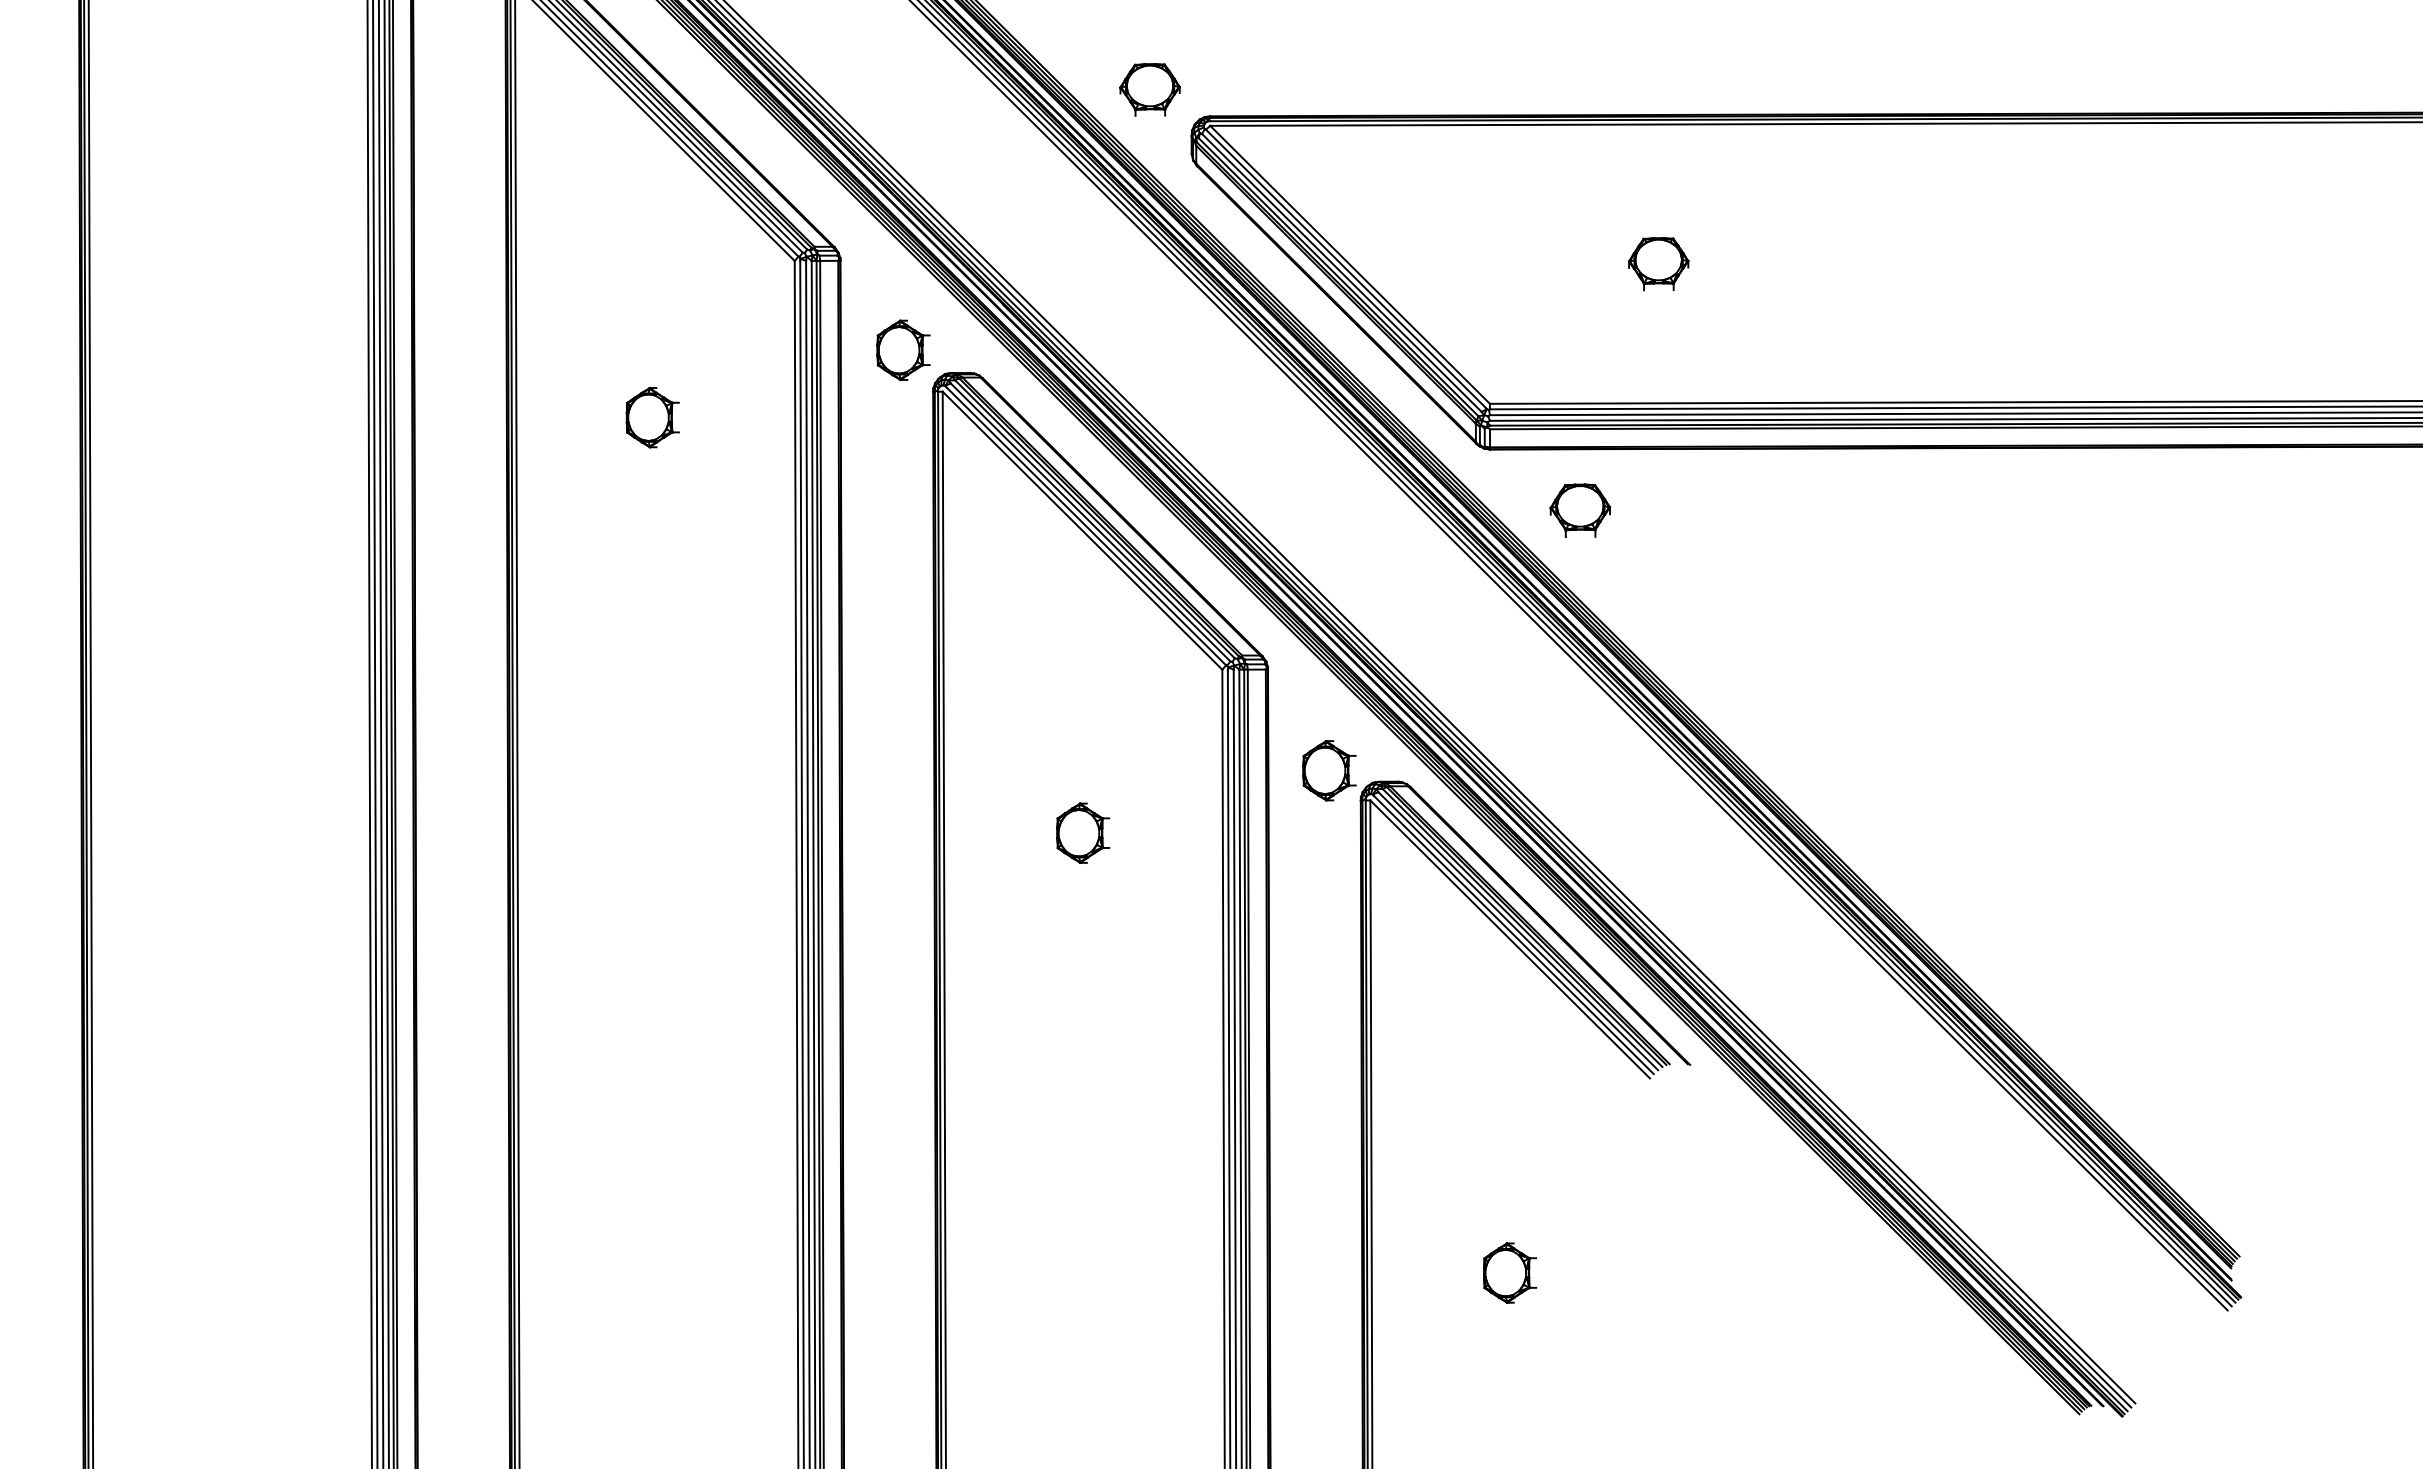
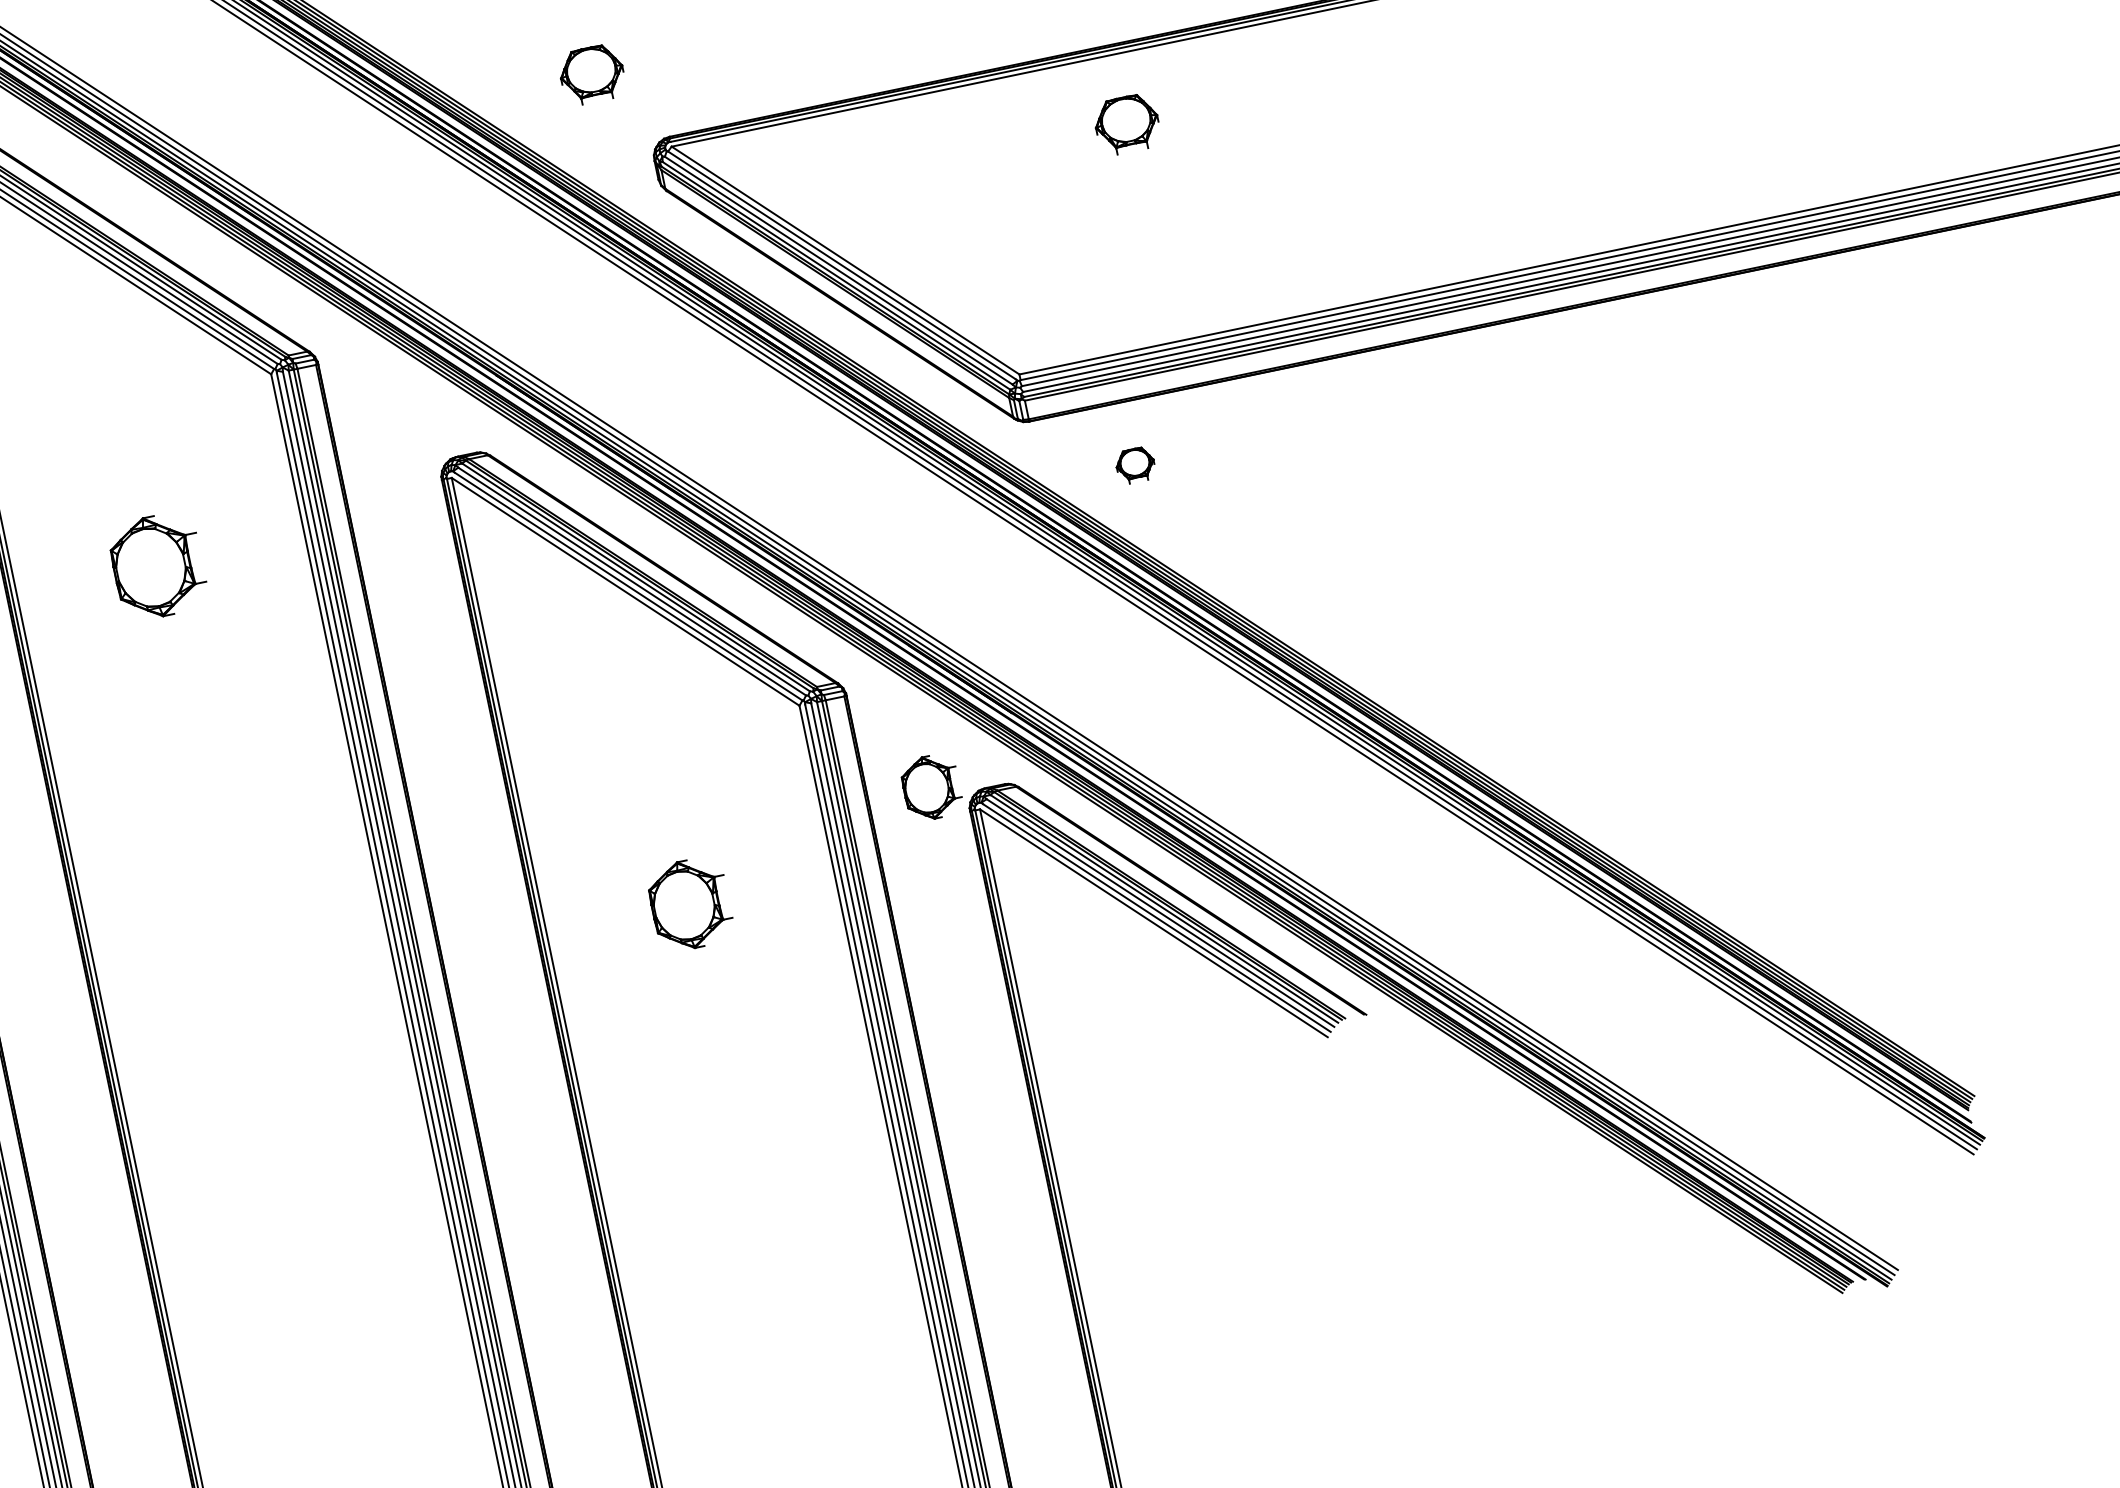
part: (1149, 89) -> (591, 74), moved
part: (1658, 264) -> (1127, 124), moved
part: (903, 350) -> (402, 443), removed
part: (652, 417) -> (157, 566), size x1.6
part: (1580, 510) -> (1135, 465), size x0.6
part: (1083, 832) -> (690, 903), size x1.4
part: (1510, 1272) -> (1224, 1267), removed

